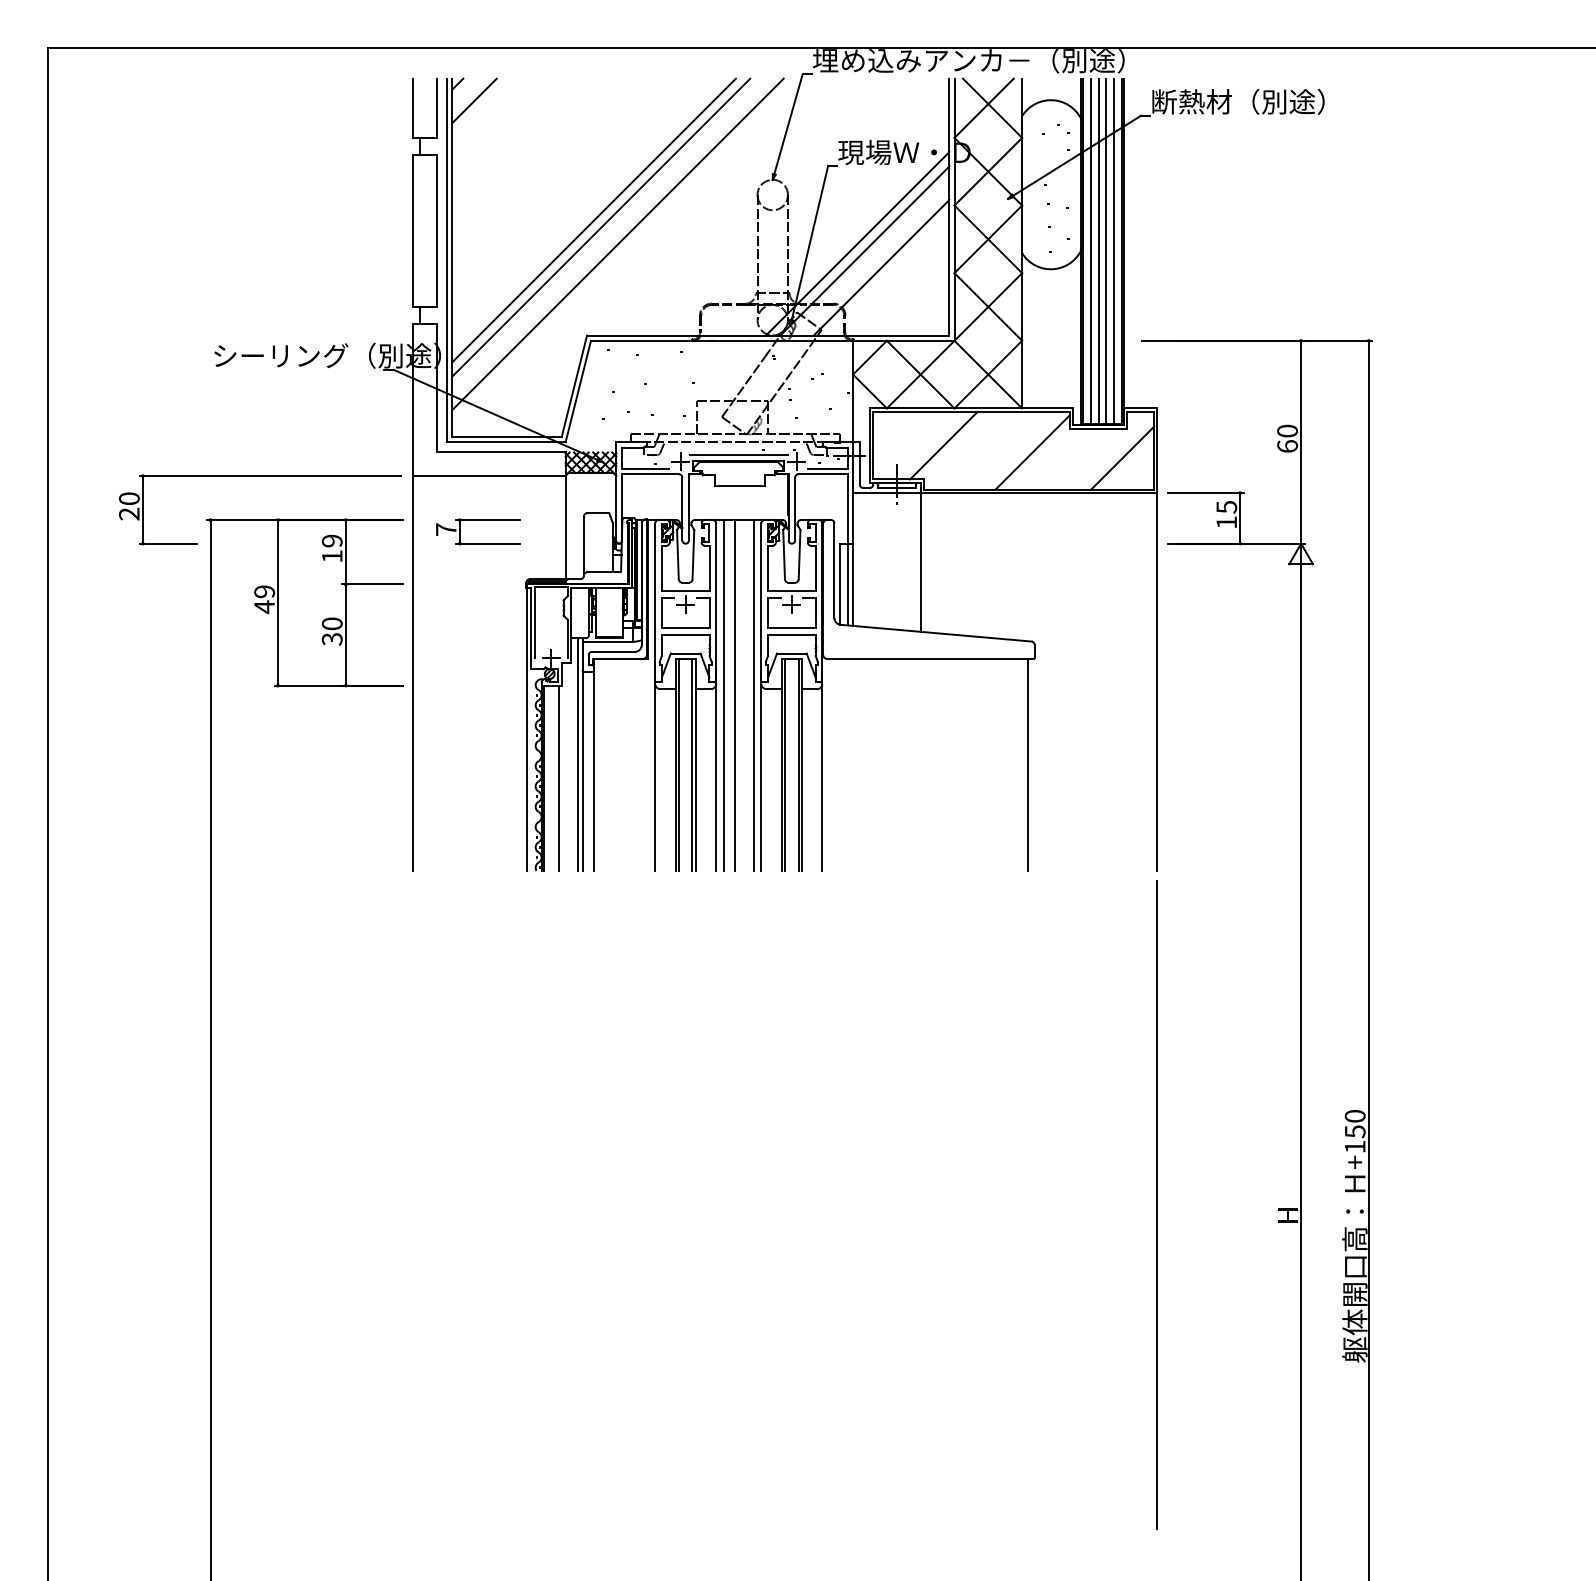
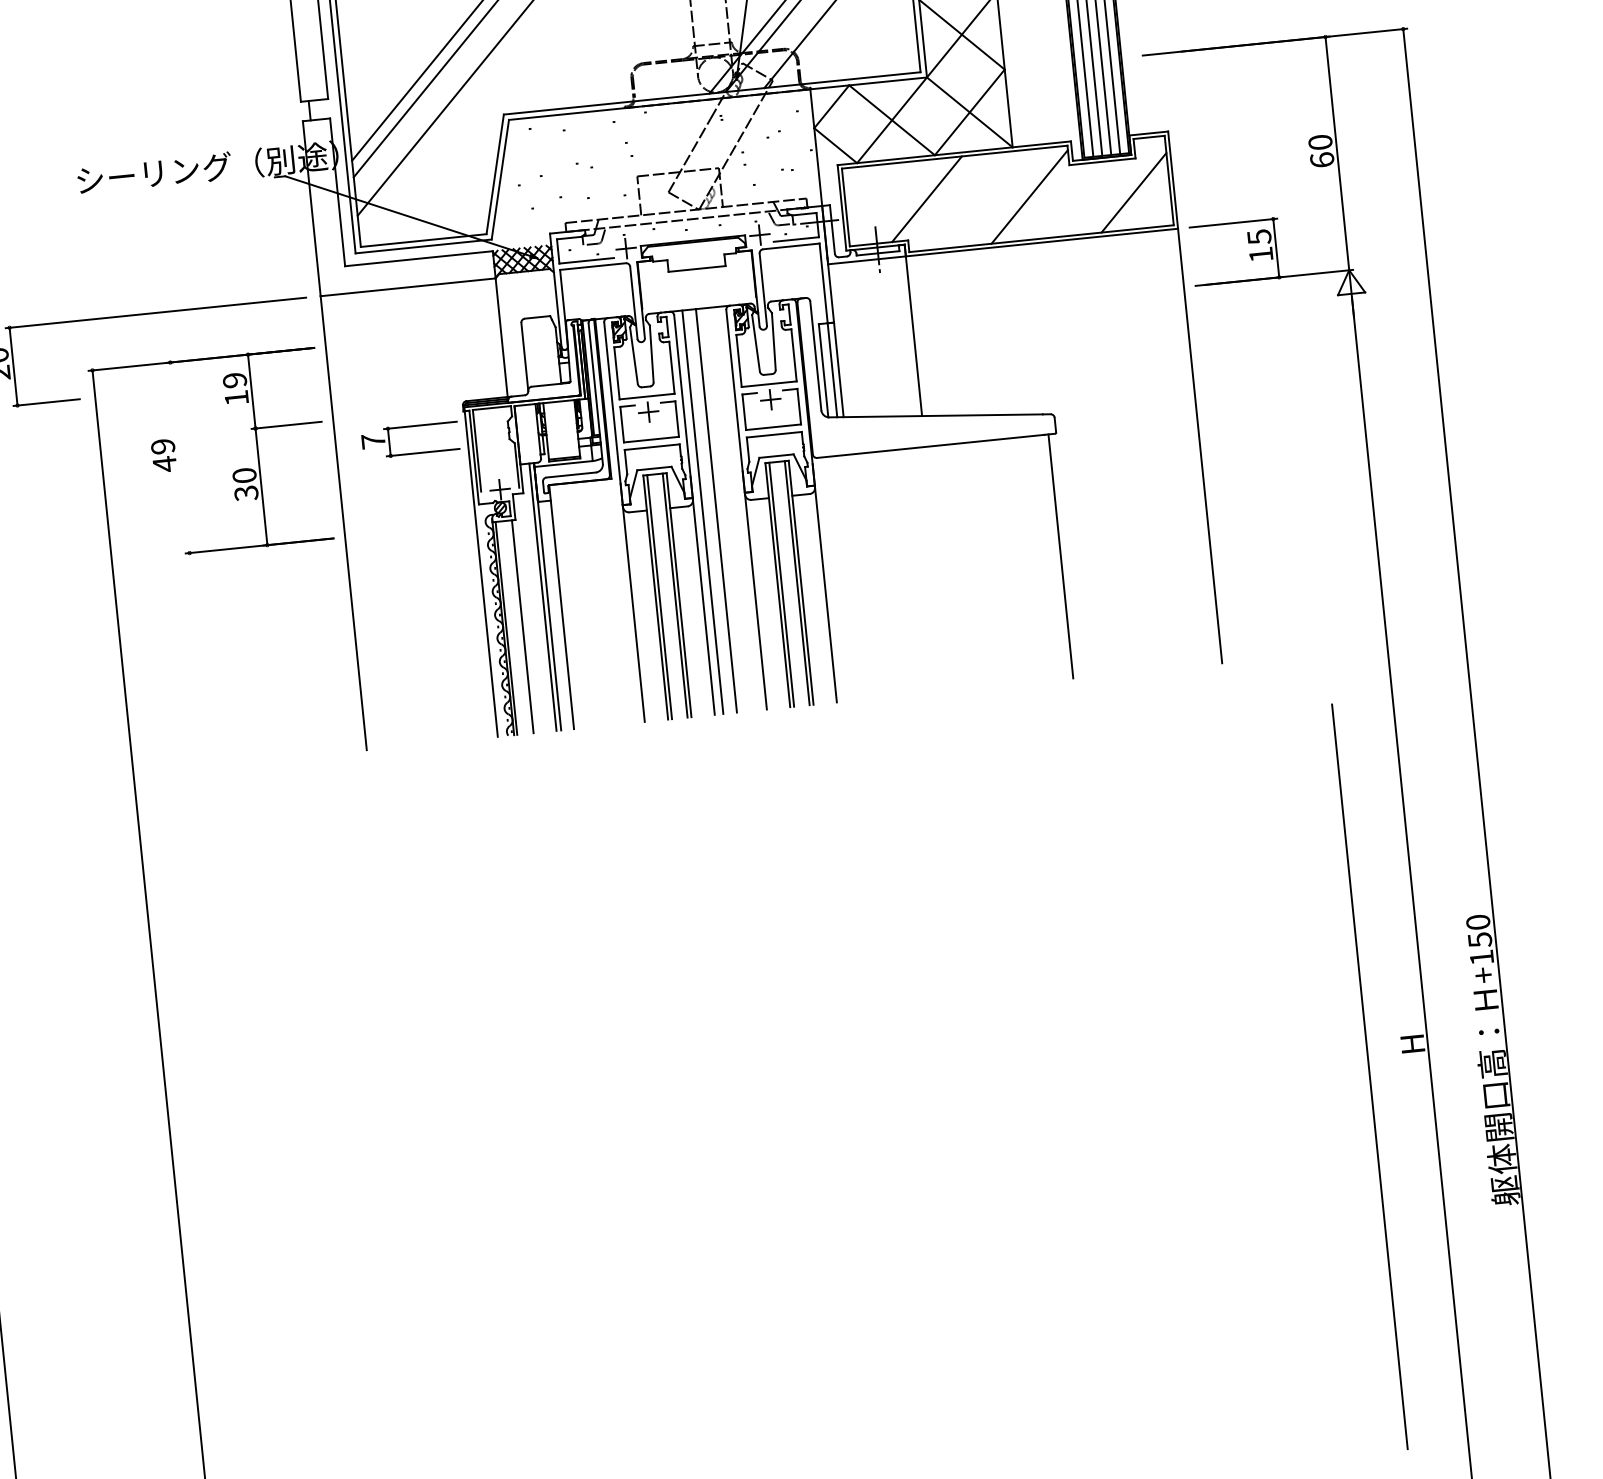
line: (738, 455) -> (692, 234), removed
part: (478, 520) -> (409, 427), moved
line: (278, 602) -> (180, 457), removed
line: (753, 695) -> (737, 508), removed
line: (1156, 1204) -> (1368, 1076), moved

